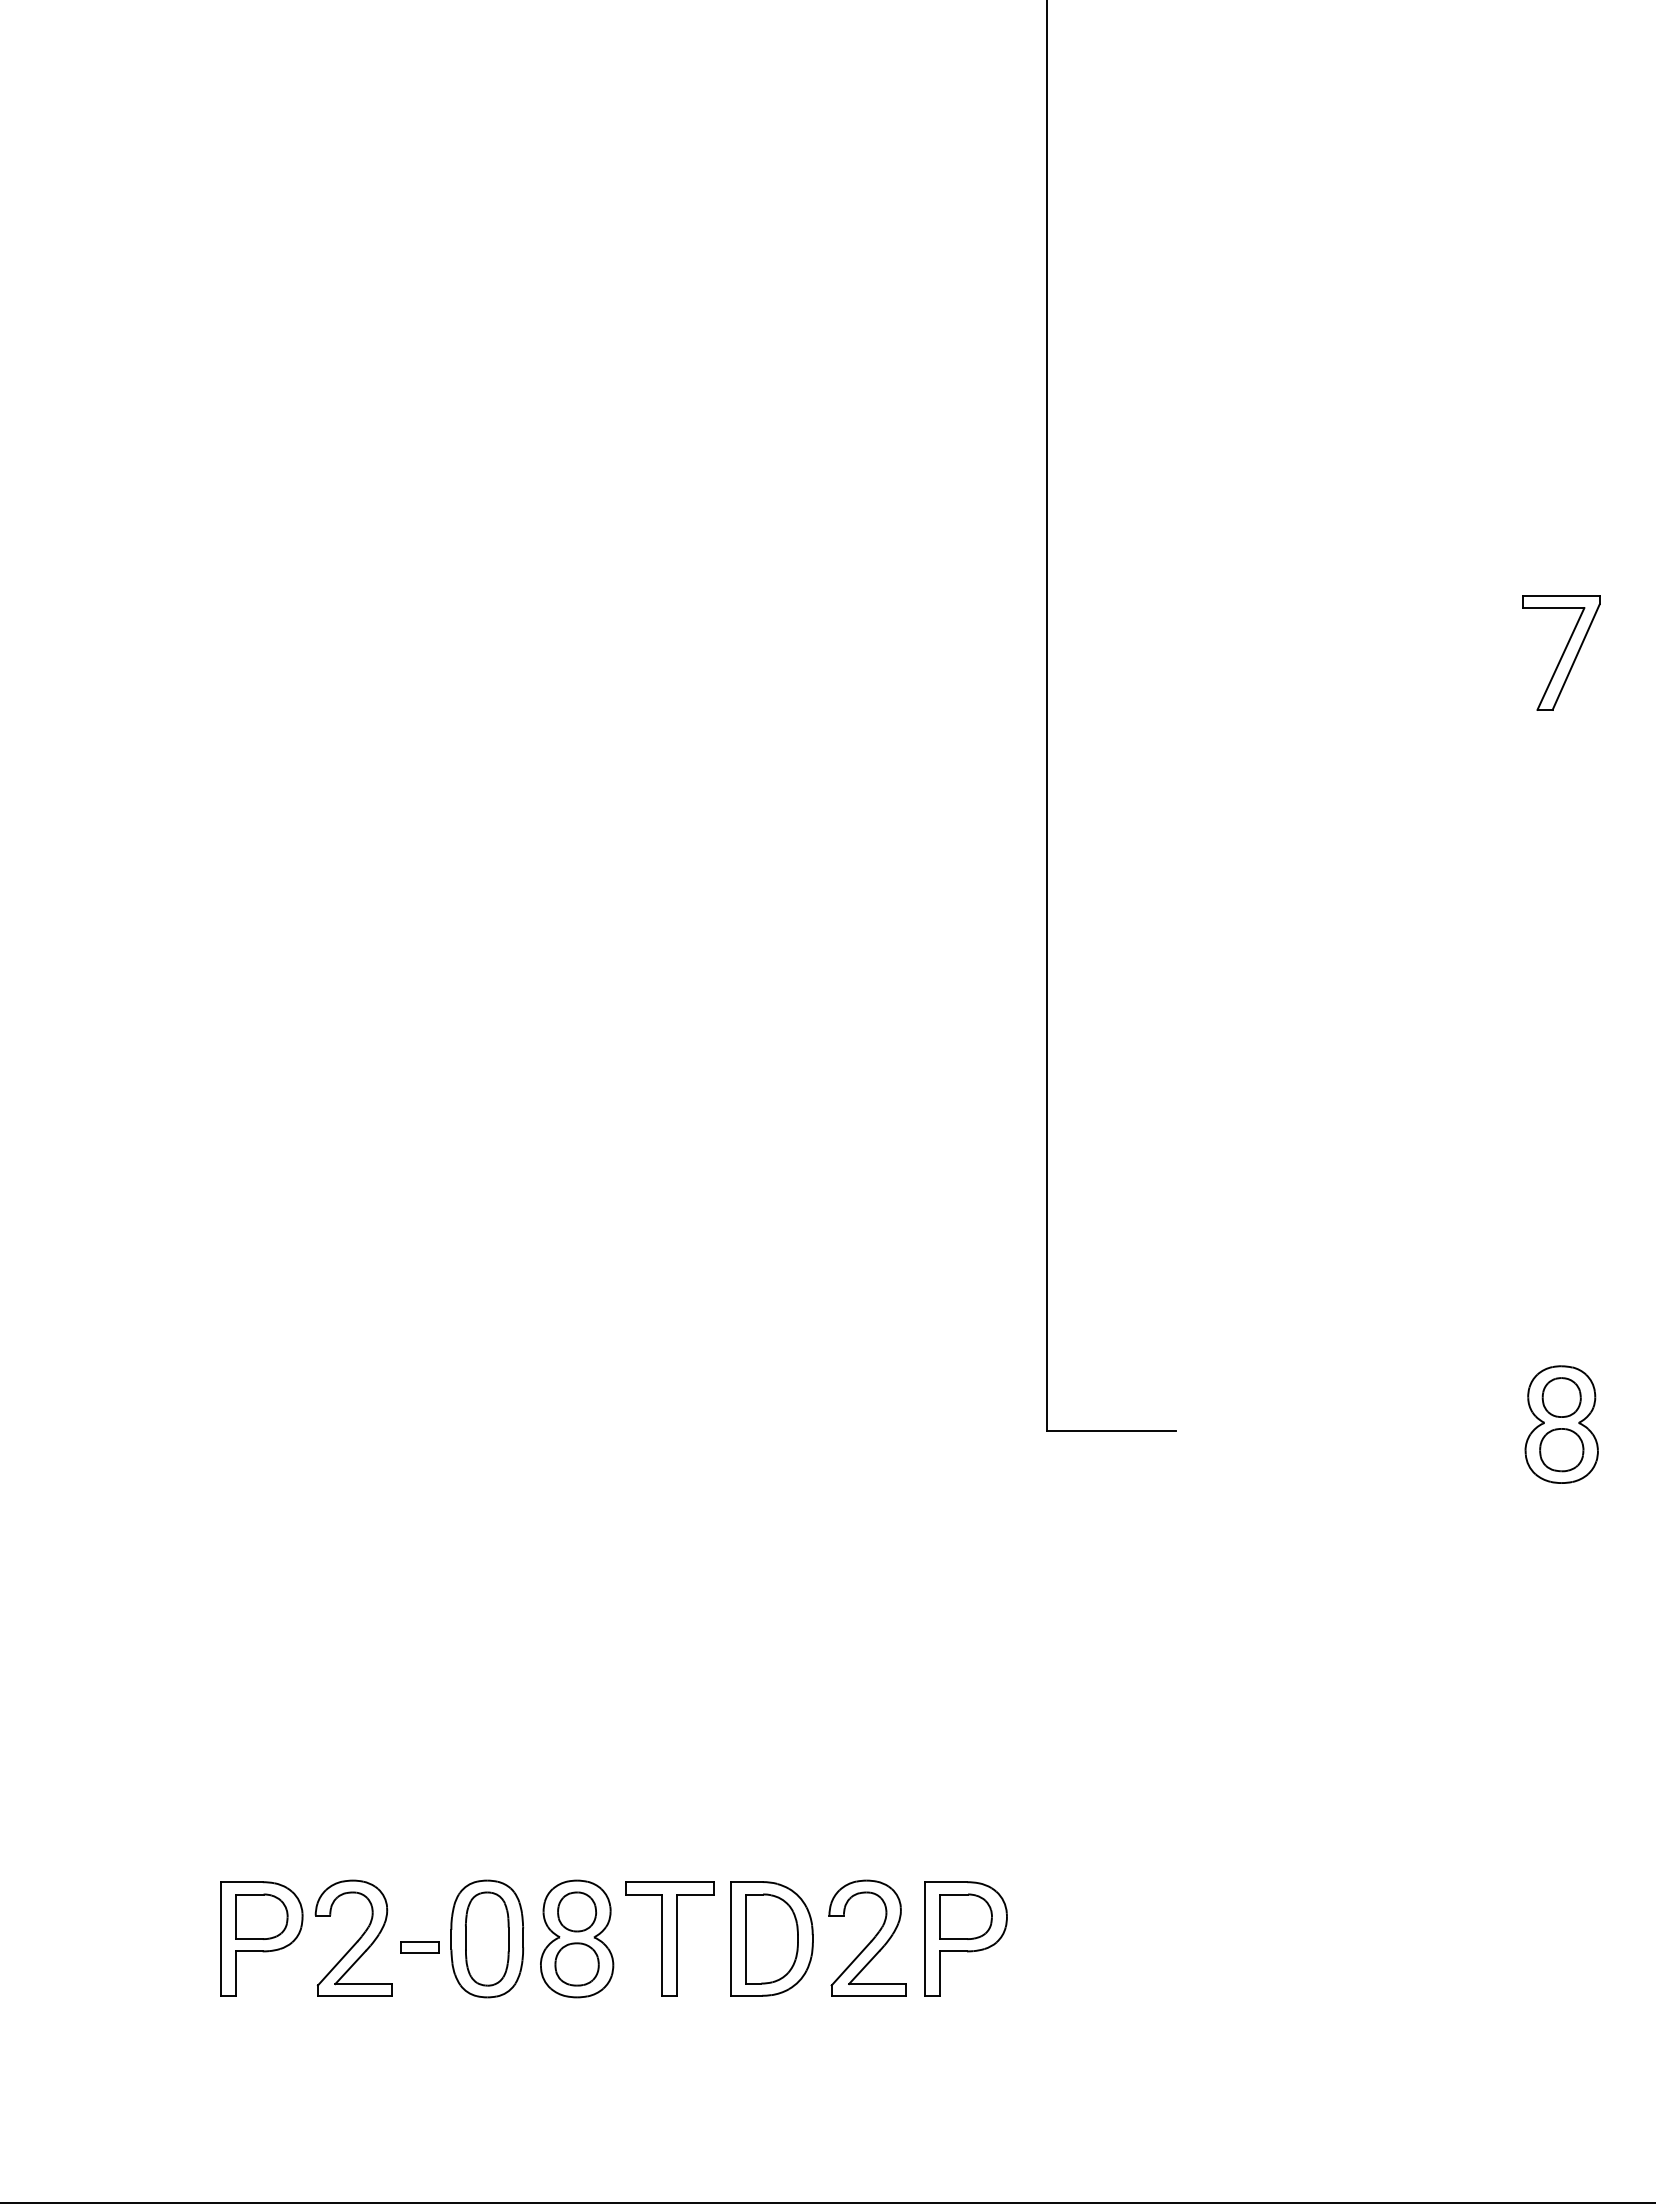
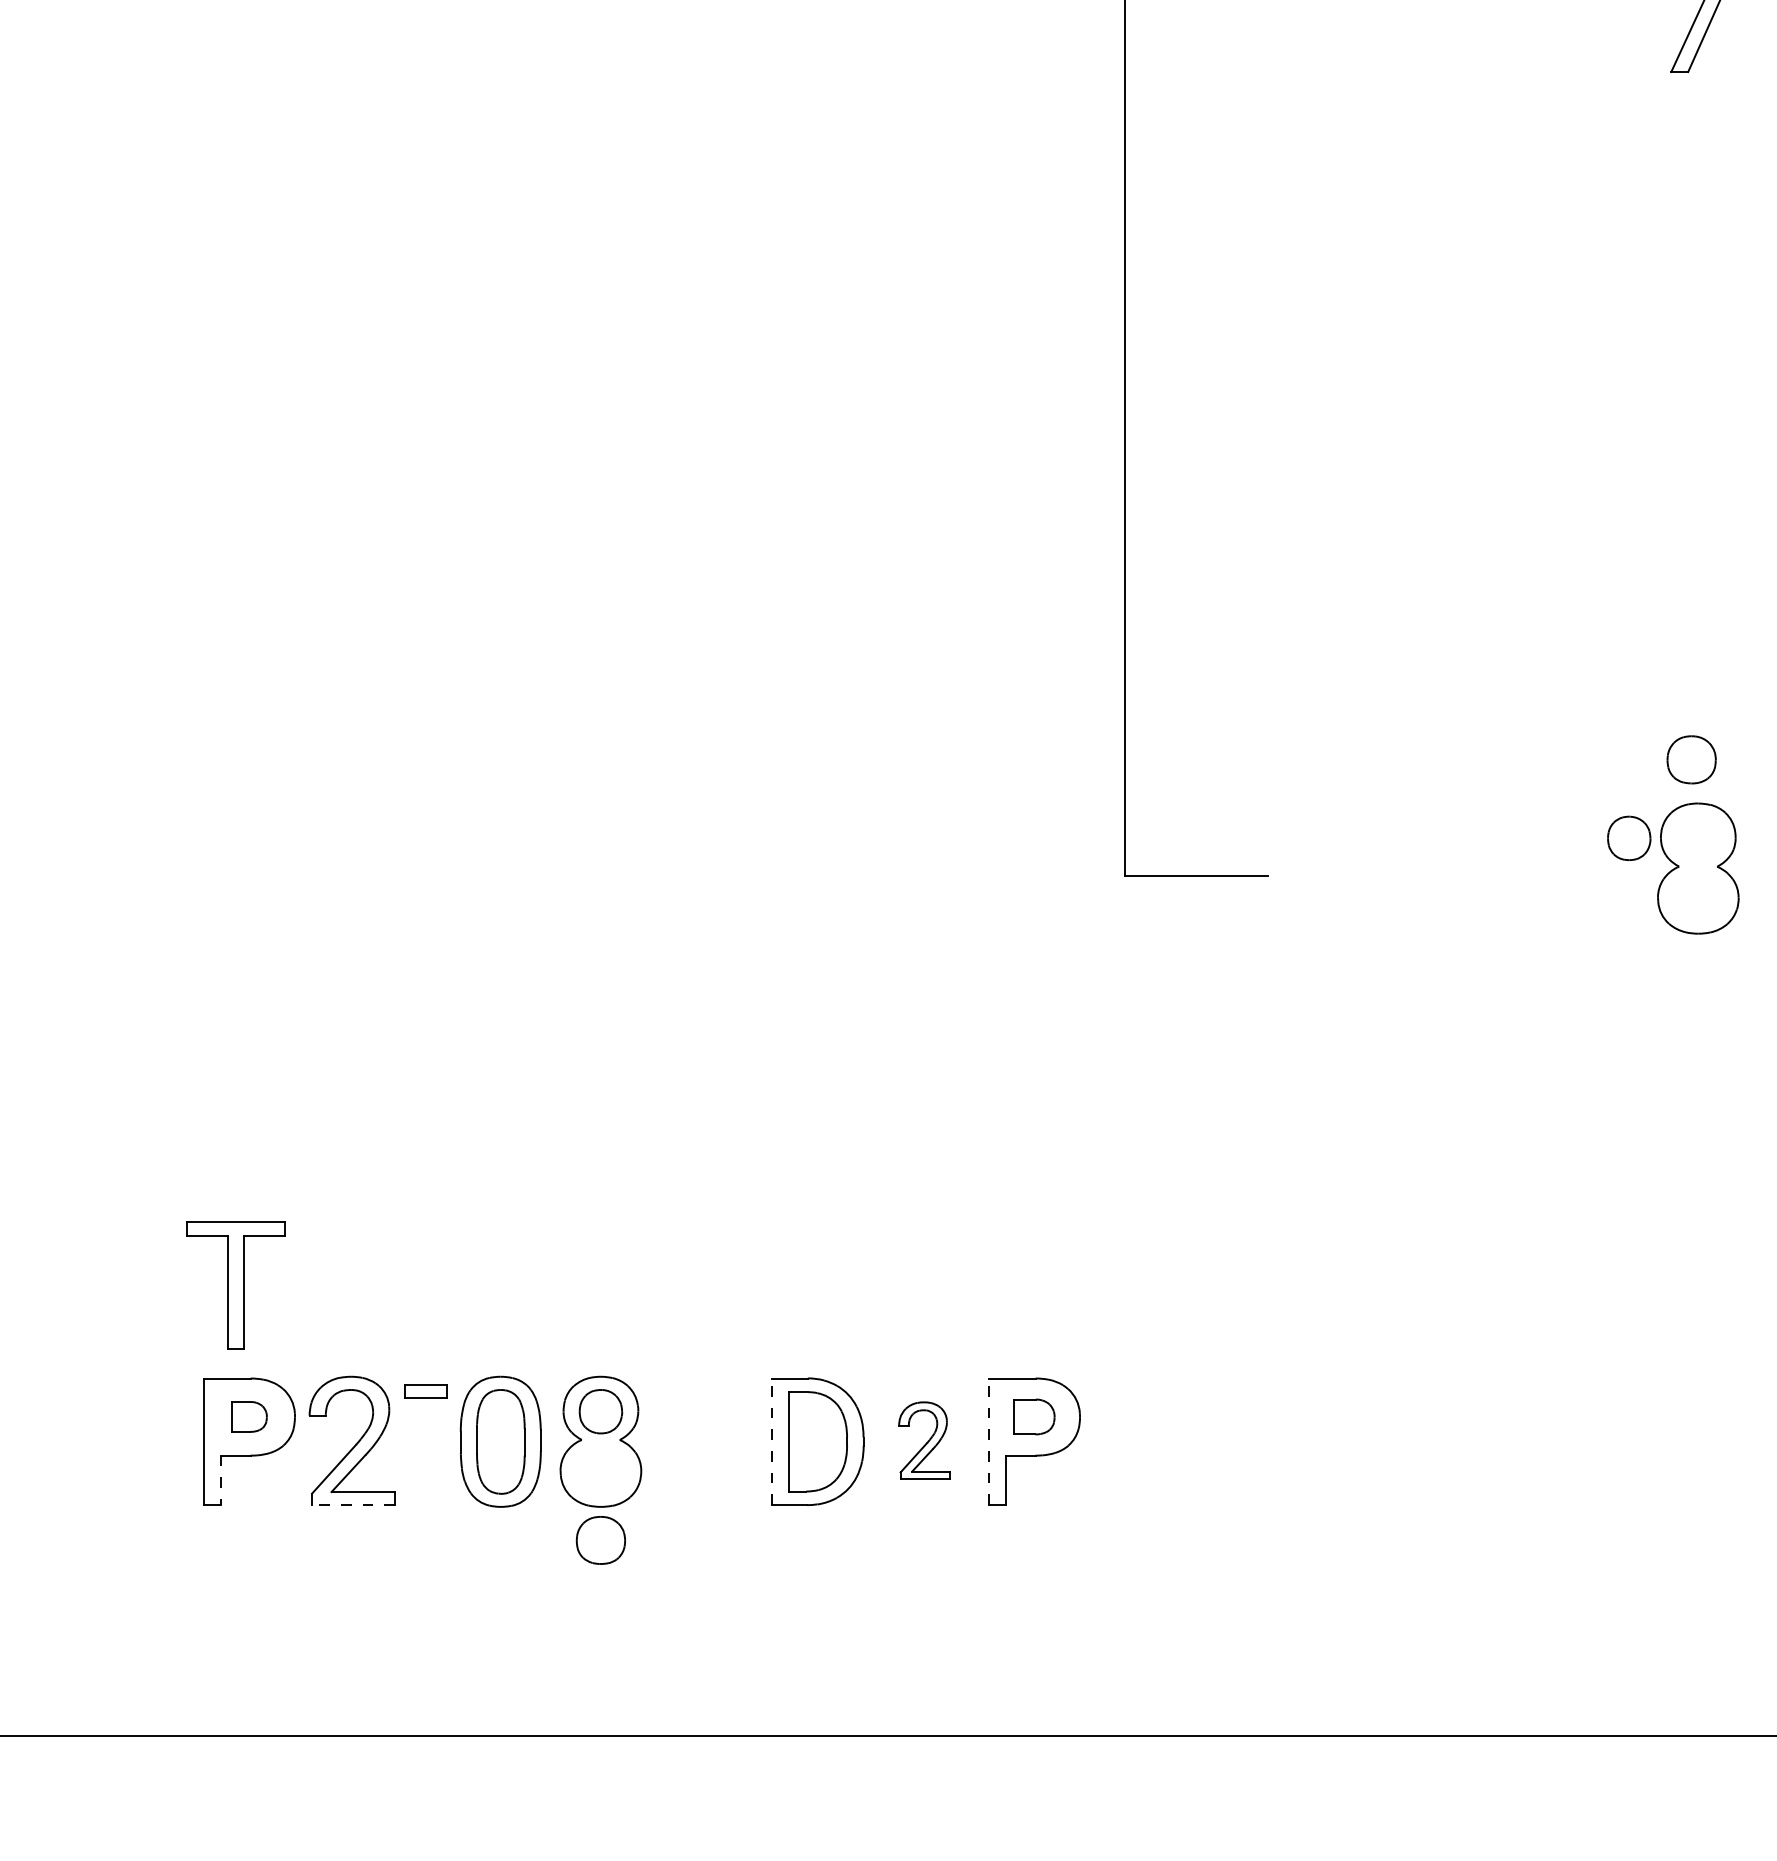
part: (1561, 1397) -> (1628, 838), moved
part: (1561, 1450) -> (1691, 760), moved
part: (261, 1916) -> (249, 1416), size x0.6
part: (965, 1916) -> (1033, 1416), size x0.7
part: (867, 1937) -> (924, 1440), size x0.6
part: (669, 1938) -> (235, 1285), moved
line: (730, 1939) -> (771, 1442), solid -> dashed
line: (925, 1939) -> (989, 1442), solid -> dashed
part: (419, 1947) -> (425, 1391), moved
part: (576, 1964) -> (600, 1540), moved
line: (235, 1974) -> (220, 1481), solid -> dashed
line: (354, 1995) -> (352, 1504), solid -> dashed

